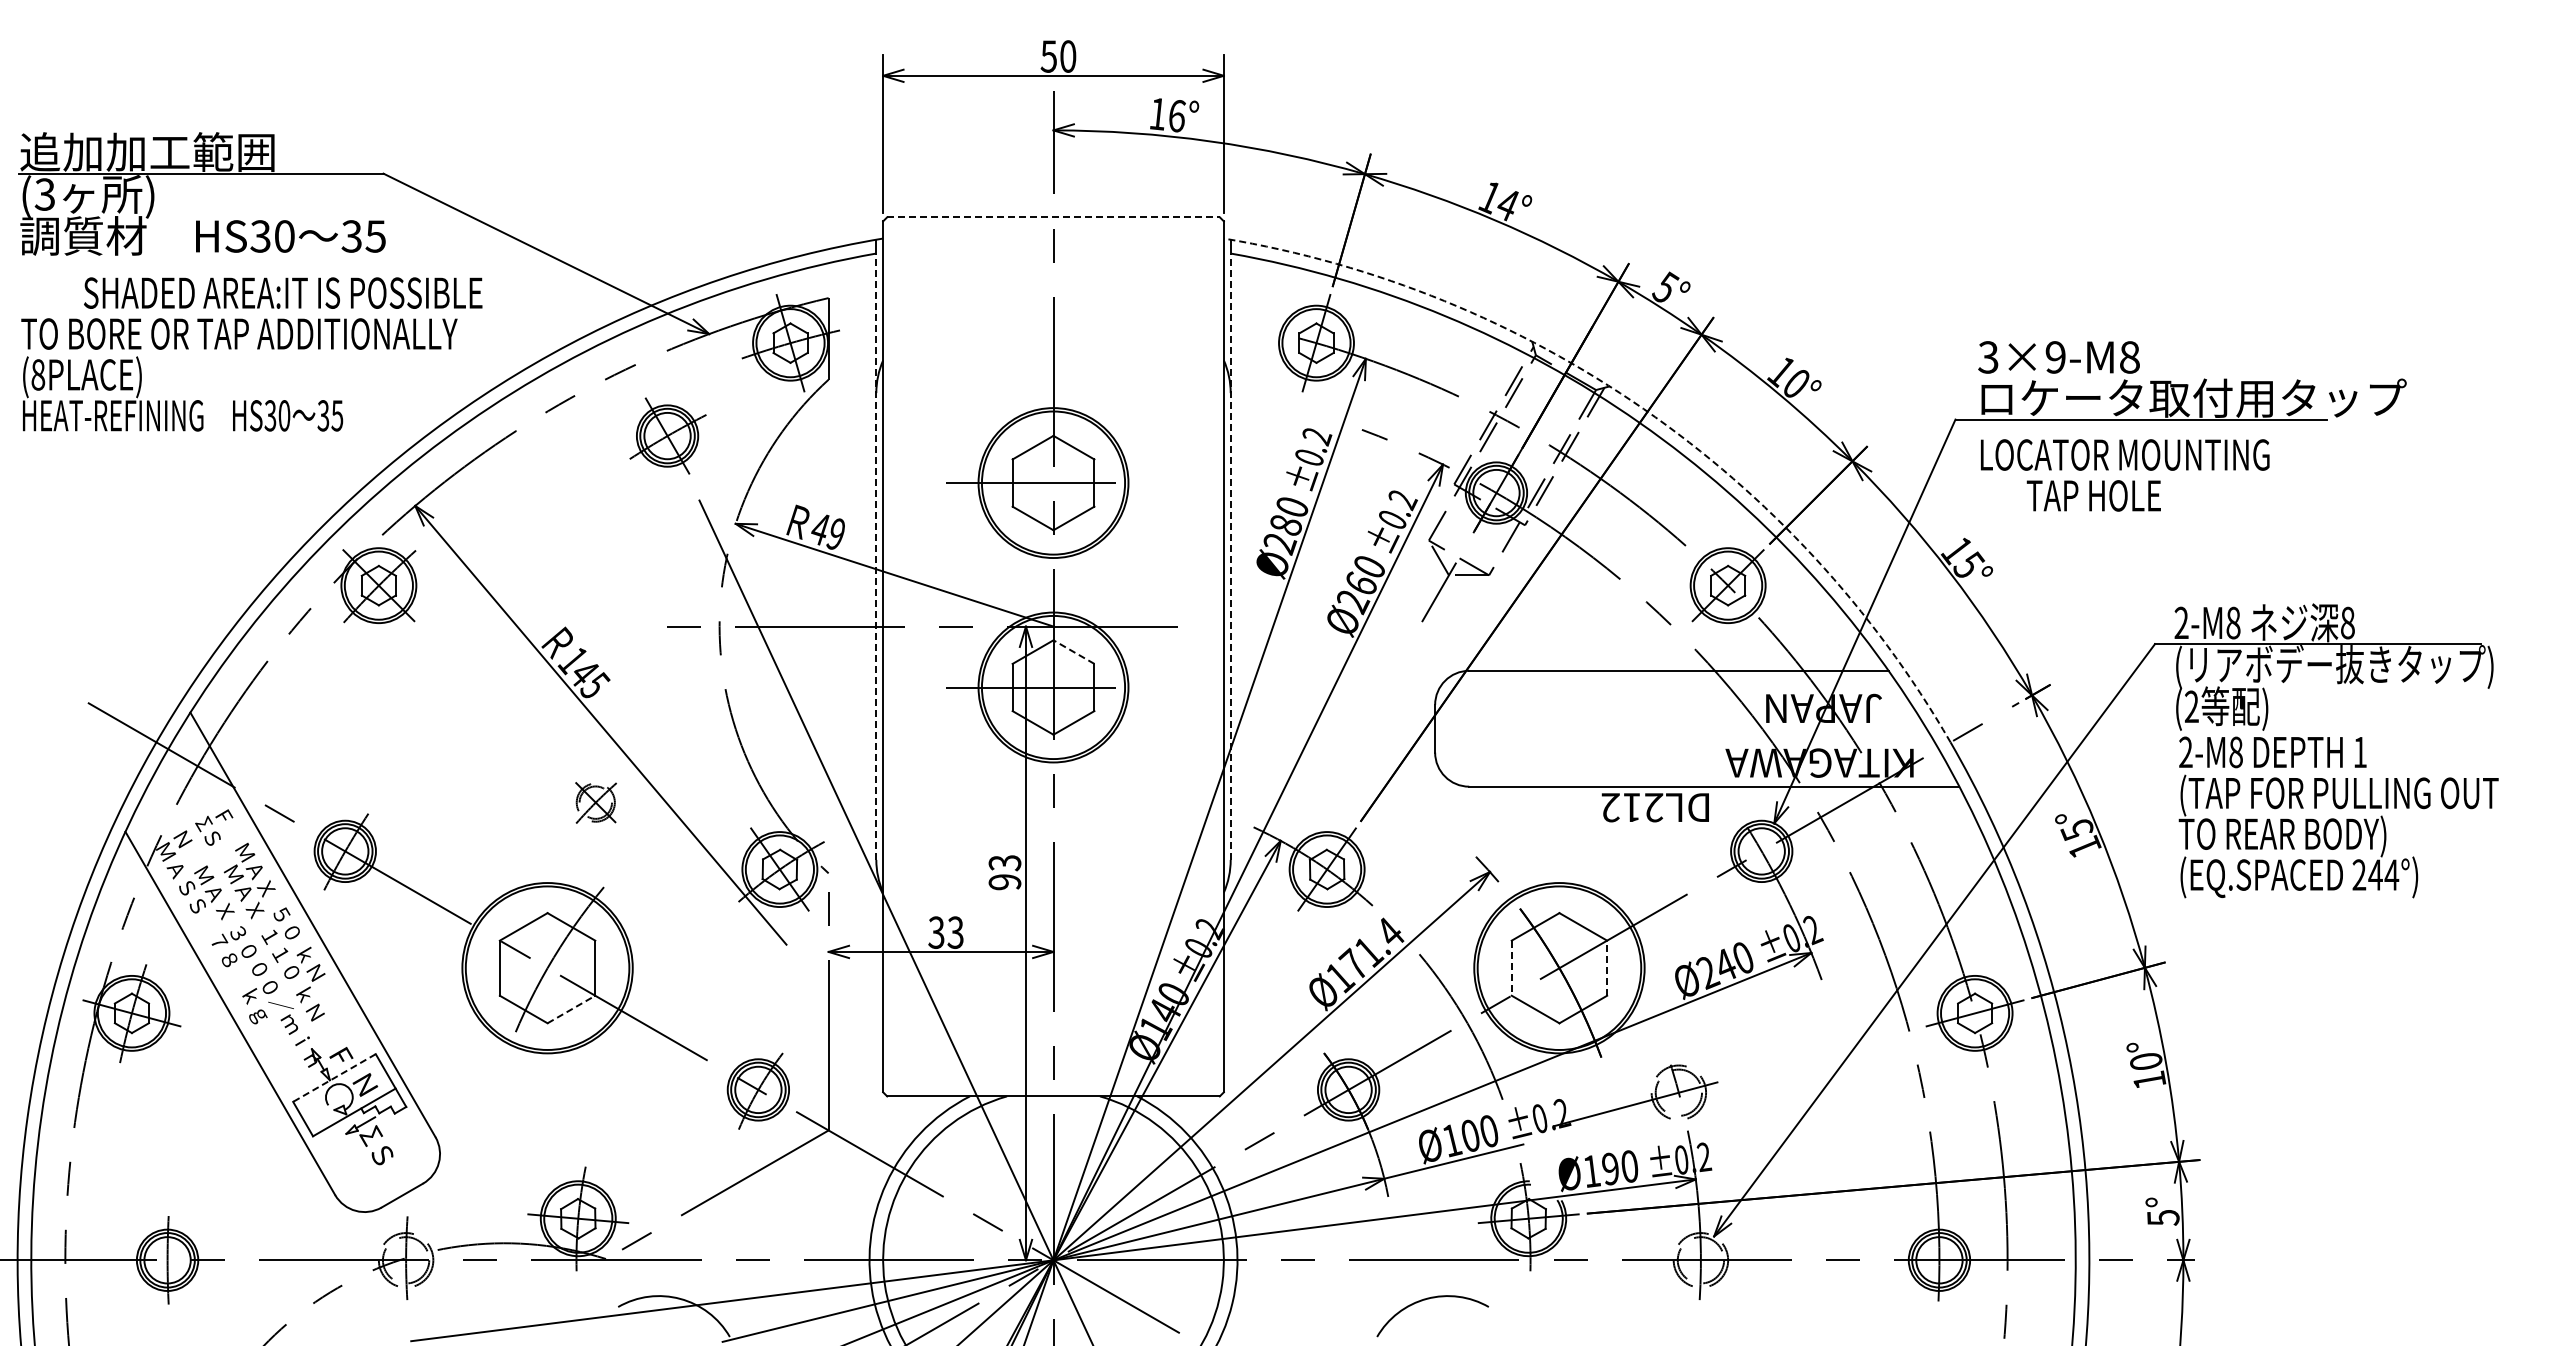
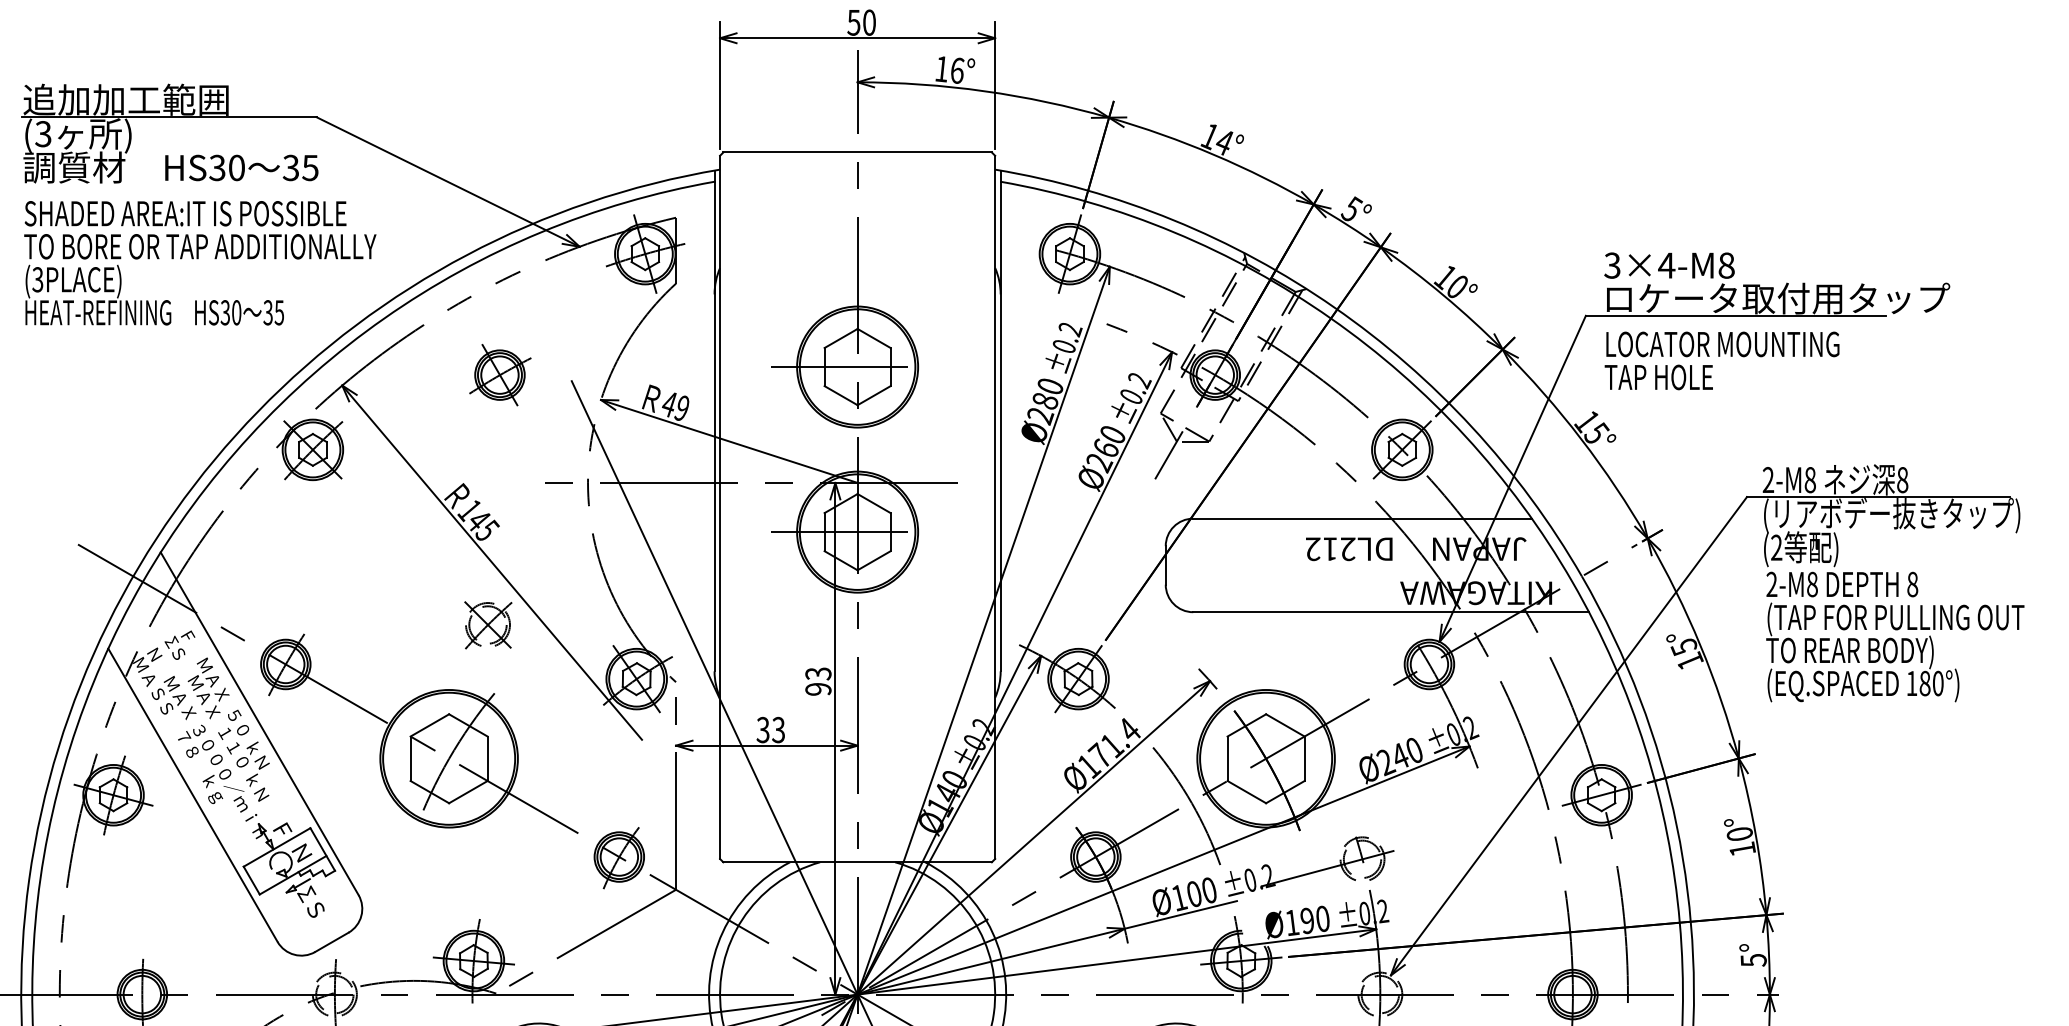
line: (1054, 217) -> (858, 152), dashed -> solid
text: (283, 292) -> (185, 213), moved
text: (2055, 357) -> (1666, 265), 3×9-M8 -> 3×4-M8
text: (38, 374) -> (38, 279), (8PLACE) -> (3PLACE)
arc: (1643, 409) -> (1333, 307), dashed -> solid
part: (667, 435) -> (499, 374), moved
text: (2093, 495) -> (1658, 377), moved
line: (876, 556) -> (714, 426), dashed -> solid
line: (1230, 556) -> (1000, 426), dashed -> solid
line: (1073, 652) -> (873, 503), dashed -> solid
text: (2360, 752) -> (1912, 584), 1 -> 8
part: (595, 802) -> (487, 624), size x1.43
text: (1654, 807) -> (1348, 549), moved
text: (2375, 874) -> (1924, 683), 244°) -> 180°)
line: (1511, 968) -> (1227, 759), dashed -> solid
line: (1607, 968) -> (1304, 759), dashed -> solid
line: (571, 1009) -> (468, 792), dashed -> solid
line: (334, 1078) -> (277, 847), dashed -> solid

